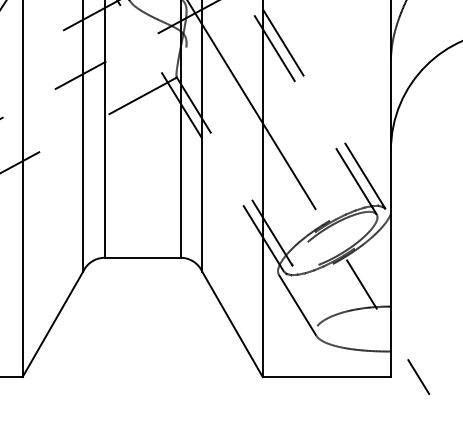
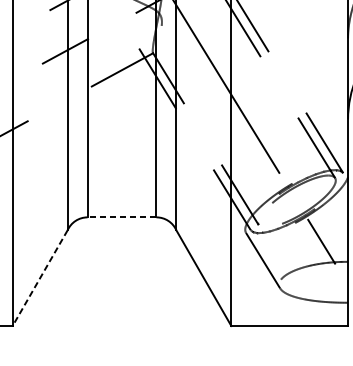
line: (142, 257) -> (121, 217), solid -> dashed
line: (52, 324) -> (39, 278), solid -> dashed

